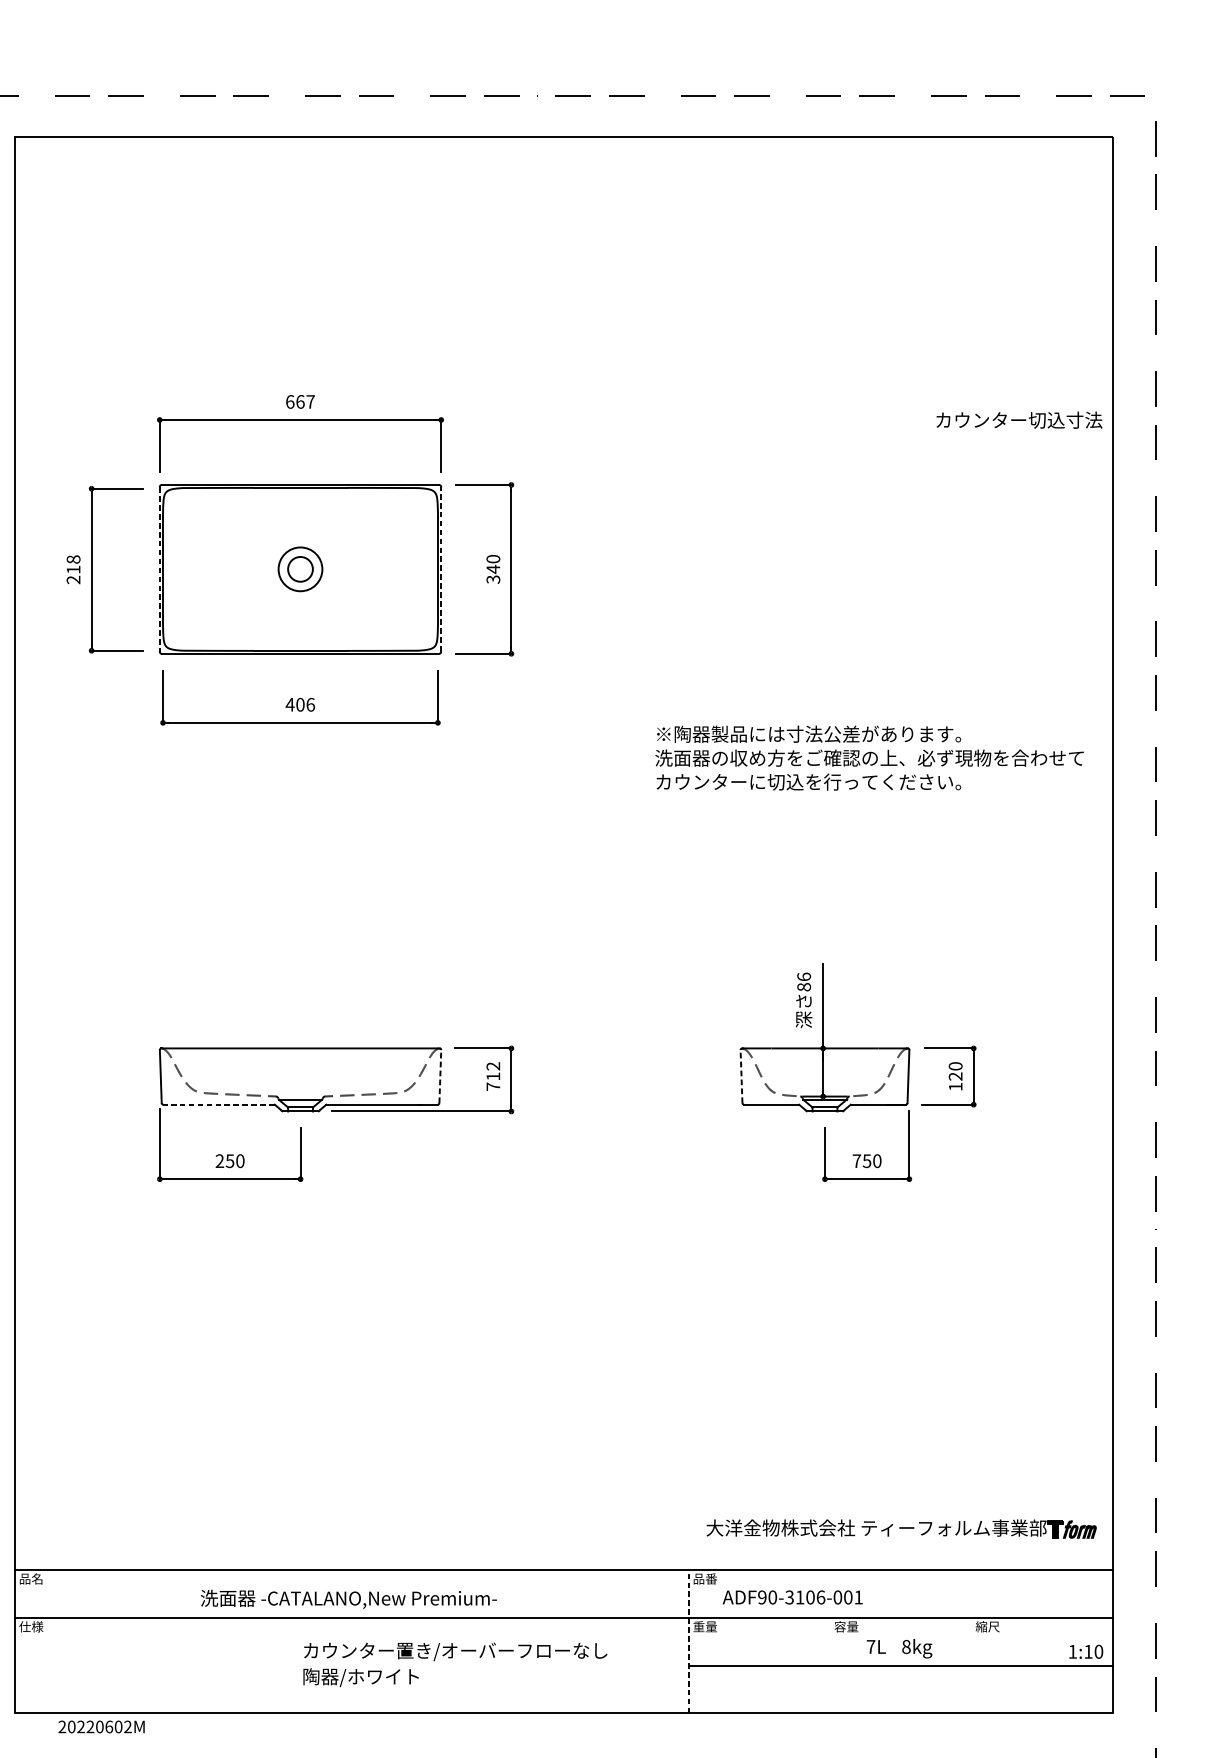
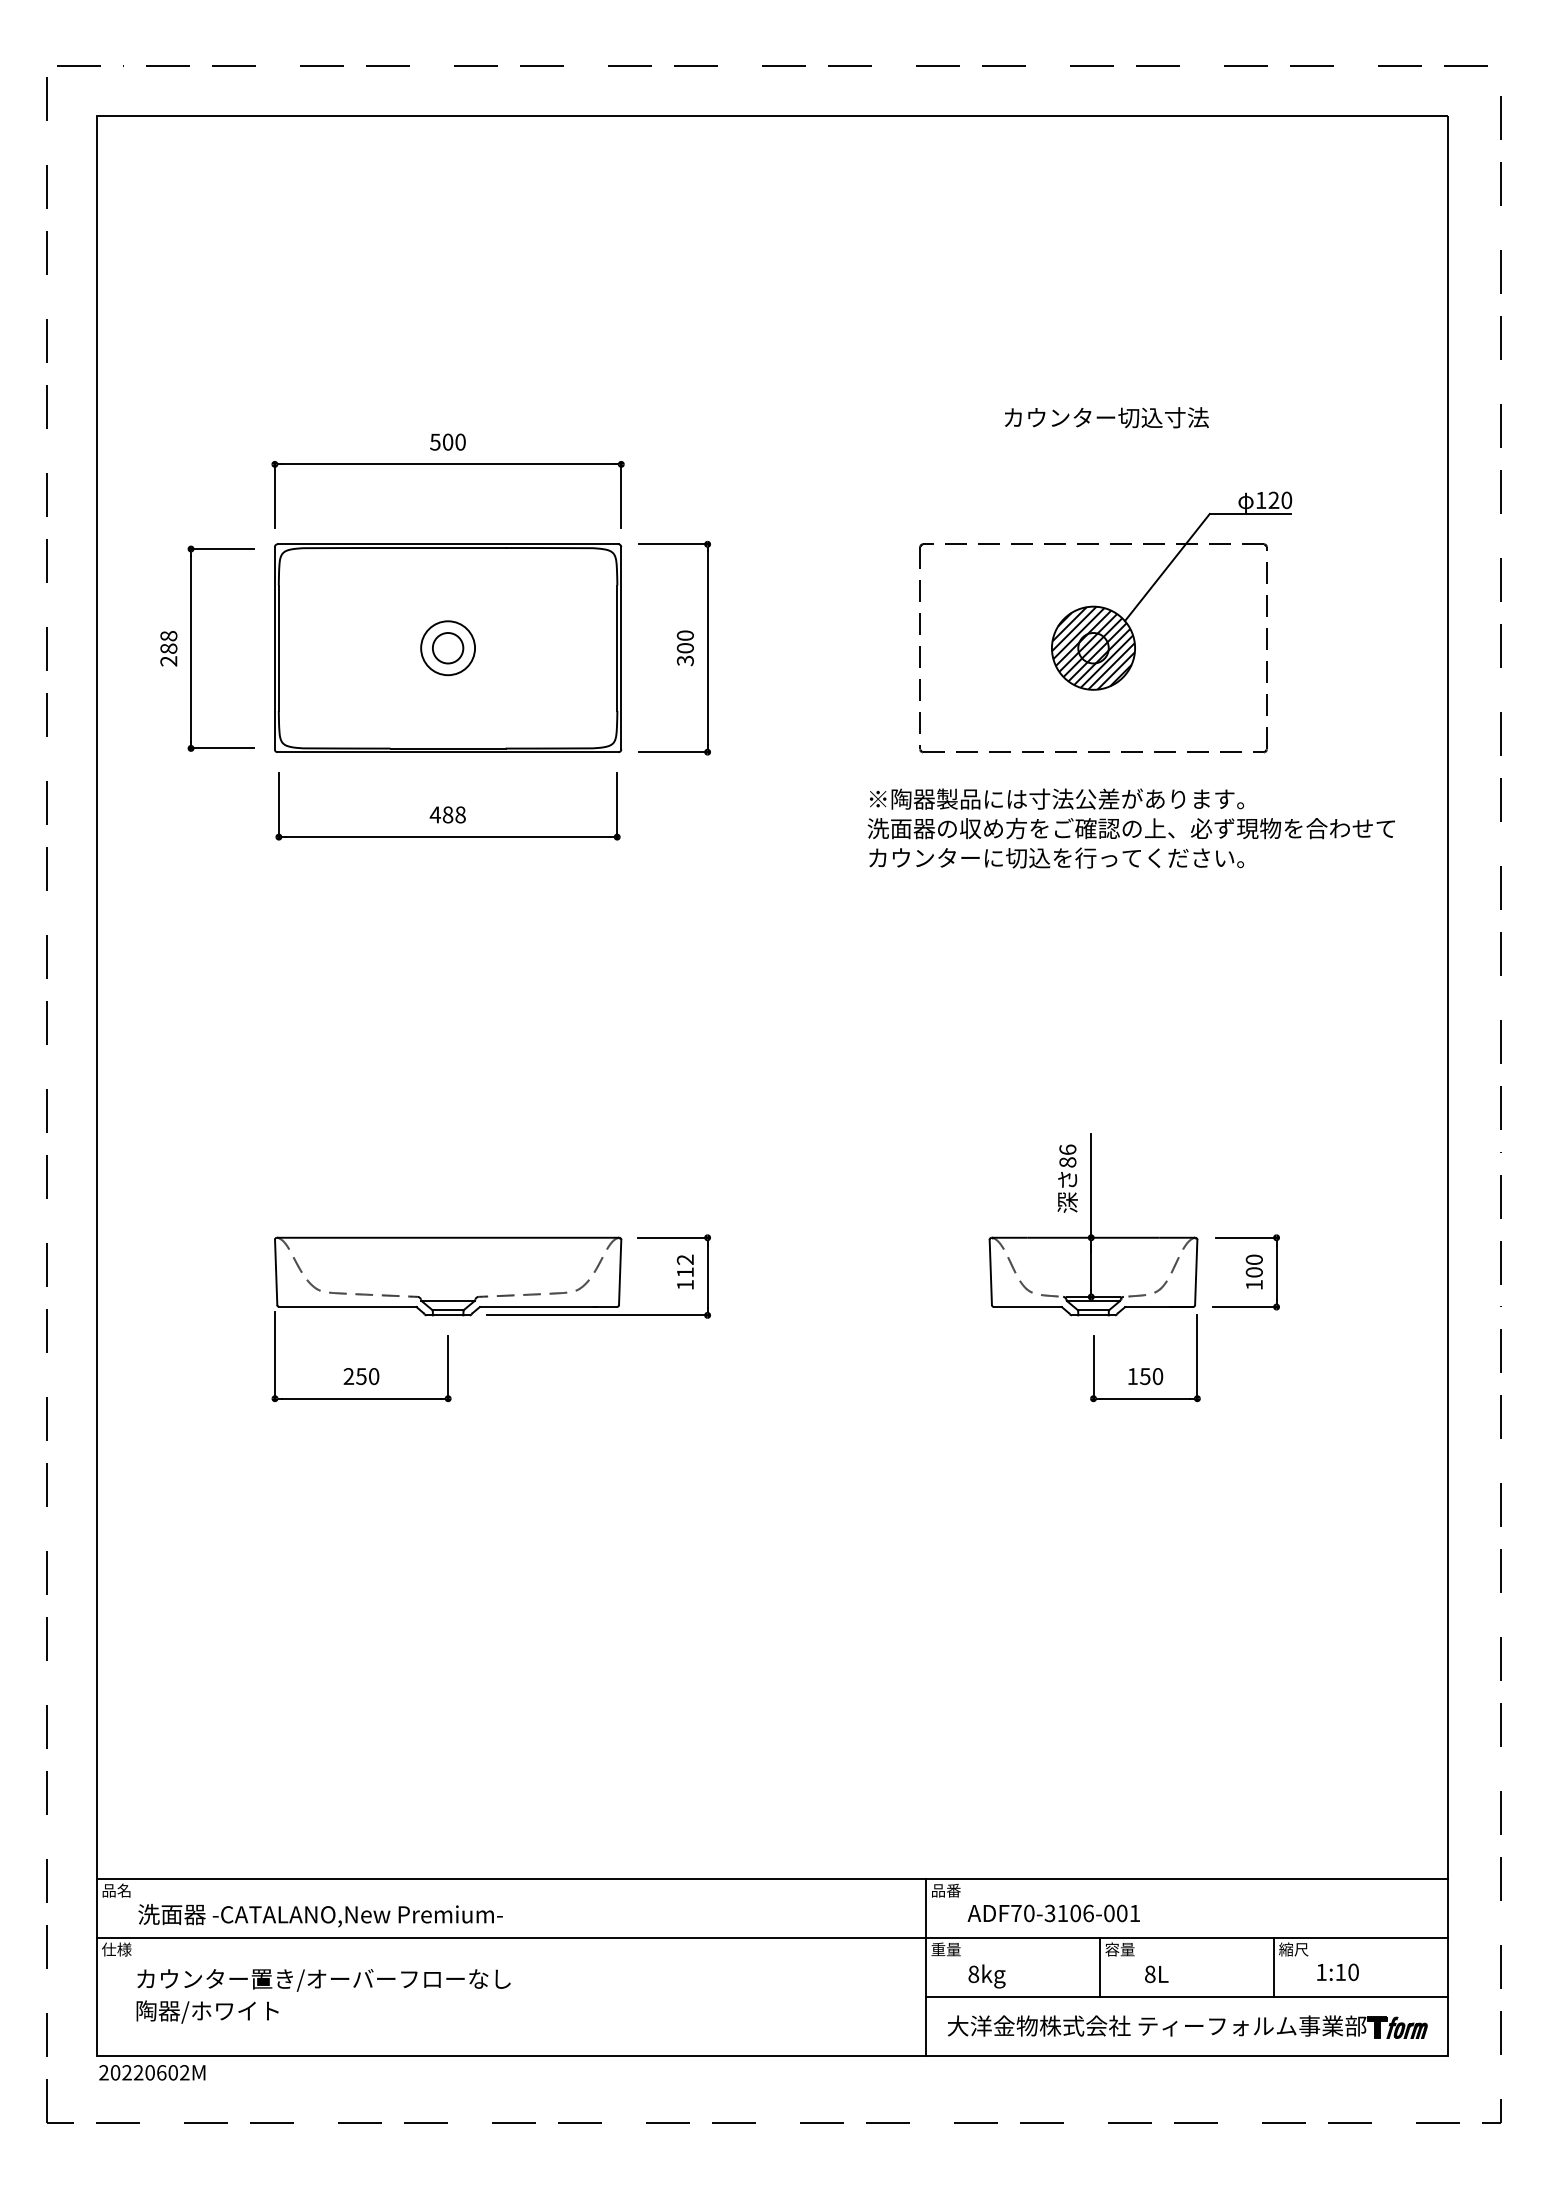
text: (300, 401) -> (447, 441), 667 -> 500
text: (1019, 420) -> (1106, 417), moved
part: (834, 548) -> (1105, 622), added
line: (441, 568) -> (621, 647), dashed -> solid
text: (492, 568) -> (684, 647), 340 -> 300
text: (73, 569) -> (168, 648), 218 -> 288
line: (159, 569) -> (274, 648), dashed -> solid
text: (304, 704) -> (453, 814), 406 -> 488
text: (868, 758) -> (1130, 828), moved
line: (440, 1076) -> (620, 1272), dashed -> solid
line: (741, 1076) -> (990, 1272), dashed -> solid
text: (955, 1076) -> (1254, 1272), 120 -> 100
text: (493, 1086) -> (685, 1284), 712 -> 112
line: (218, 1105) -> (347, 1307), dashed -> solid
text: (856, 1161) -> (1132, 1376), 750 -> 150
part: (901, 1528) -> (1187, 2026), moved
text: (762, 1597) -> (1016, 1913), ADF90-3106-001 -> ADF70-3106-001
text: (348, 1599) -> (320, 1915), moved
line: (688, 1641) -> (925, 1967), dashed -> solid
line: (829, 1641) -> (1099, 1967), added
line: (971, 1641) -> (1273, 1967), added
text: (871, 1647) -> (1150, 1974), 7L -> 8L
text: (916, 1648) -> (986, 1976), moved
text: (1085, 1651) -> (1337, 1971), moved
text: (455, 1664) -> (323, 1996), moved
text: (101, 1726) -> (152, 2072), moved

